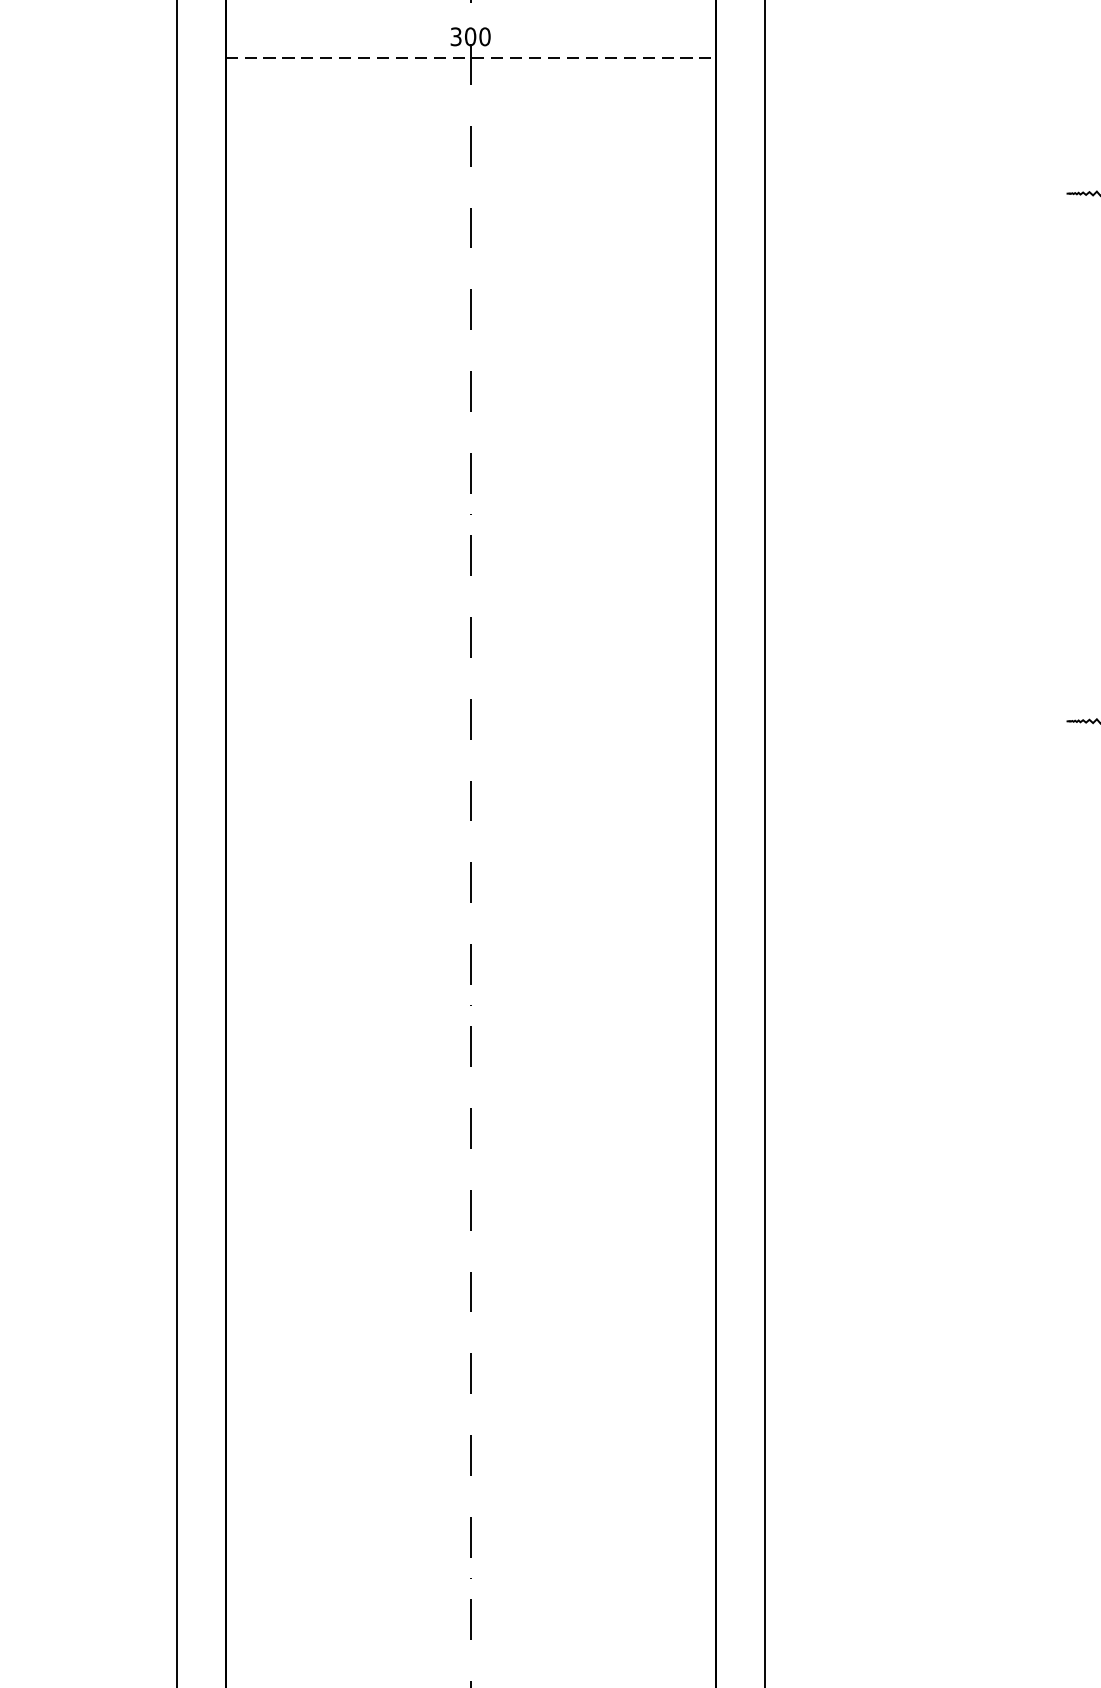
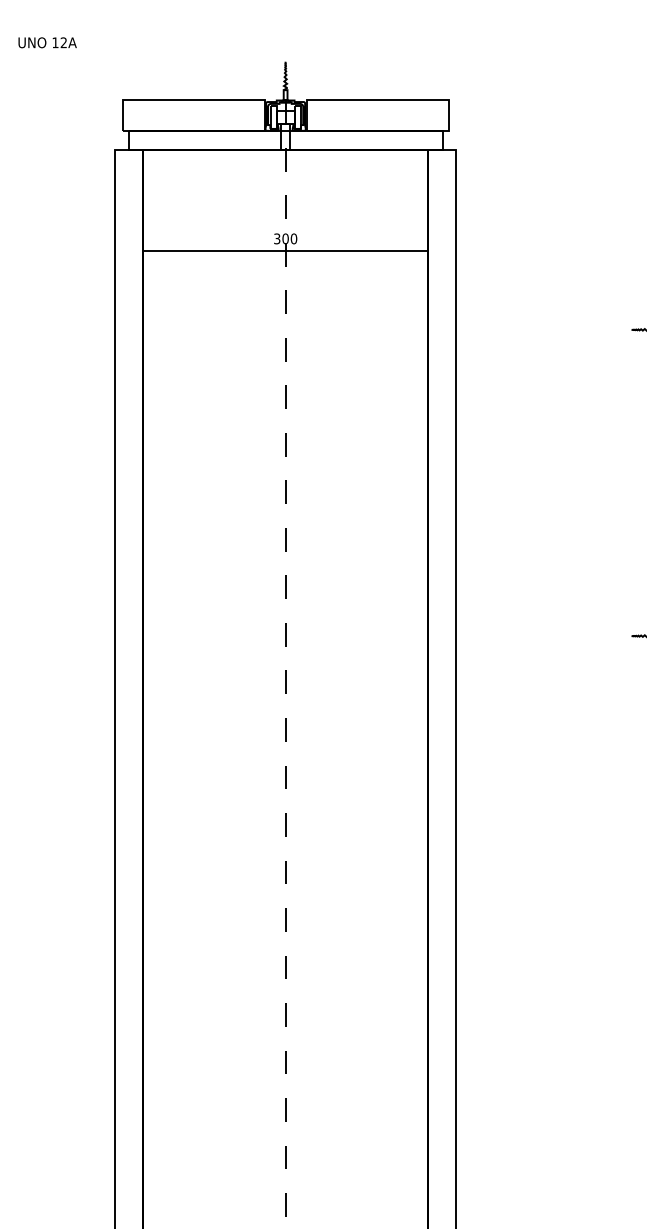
line: (472, 58) -> (286, 251), dashed -> solid

